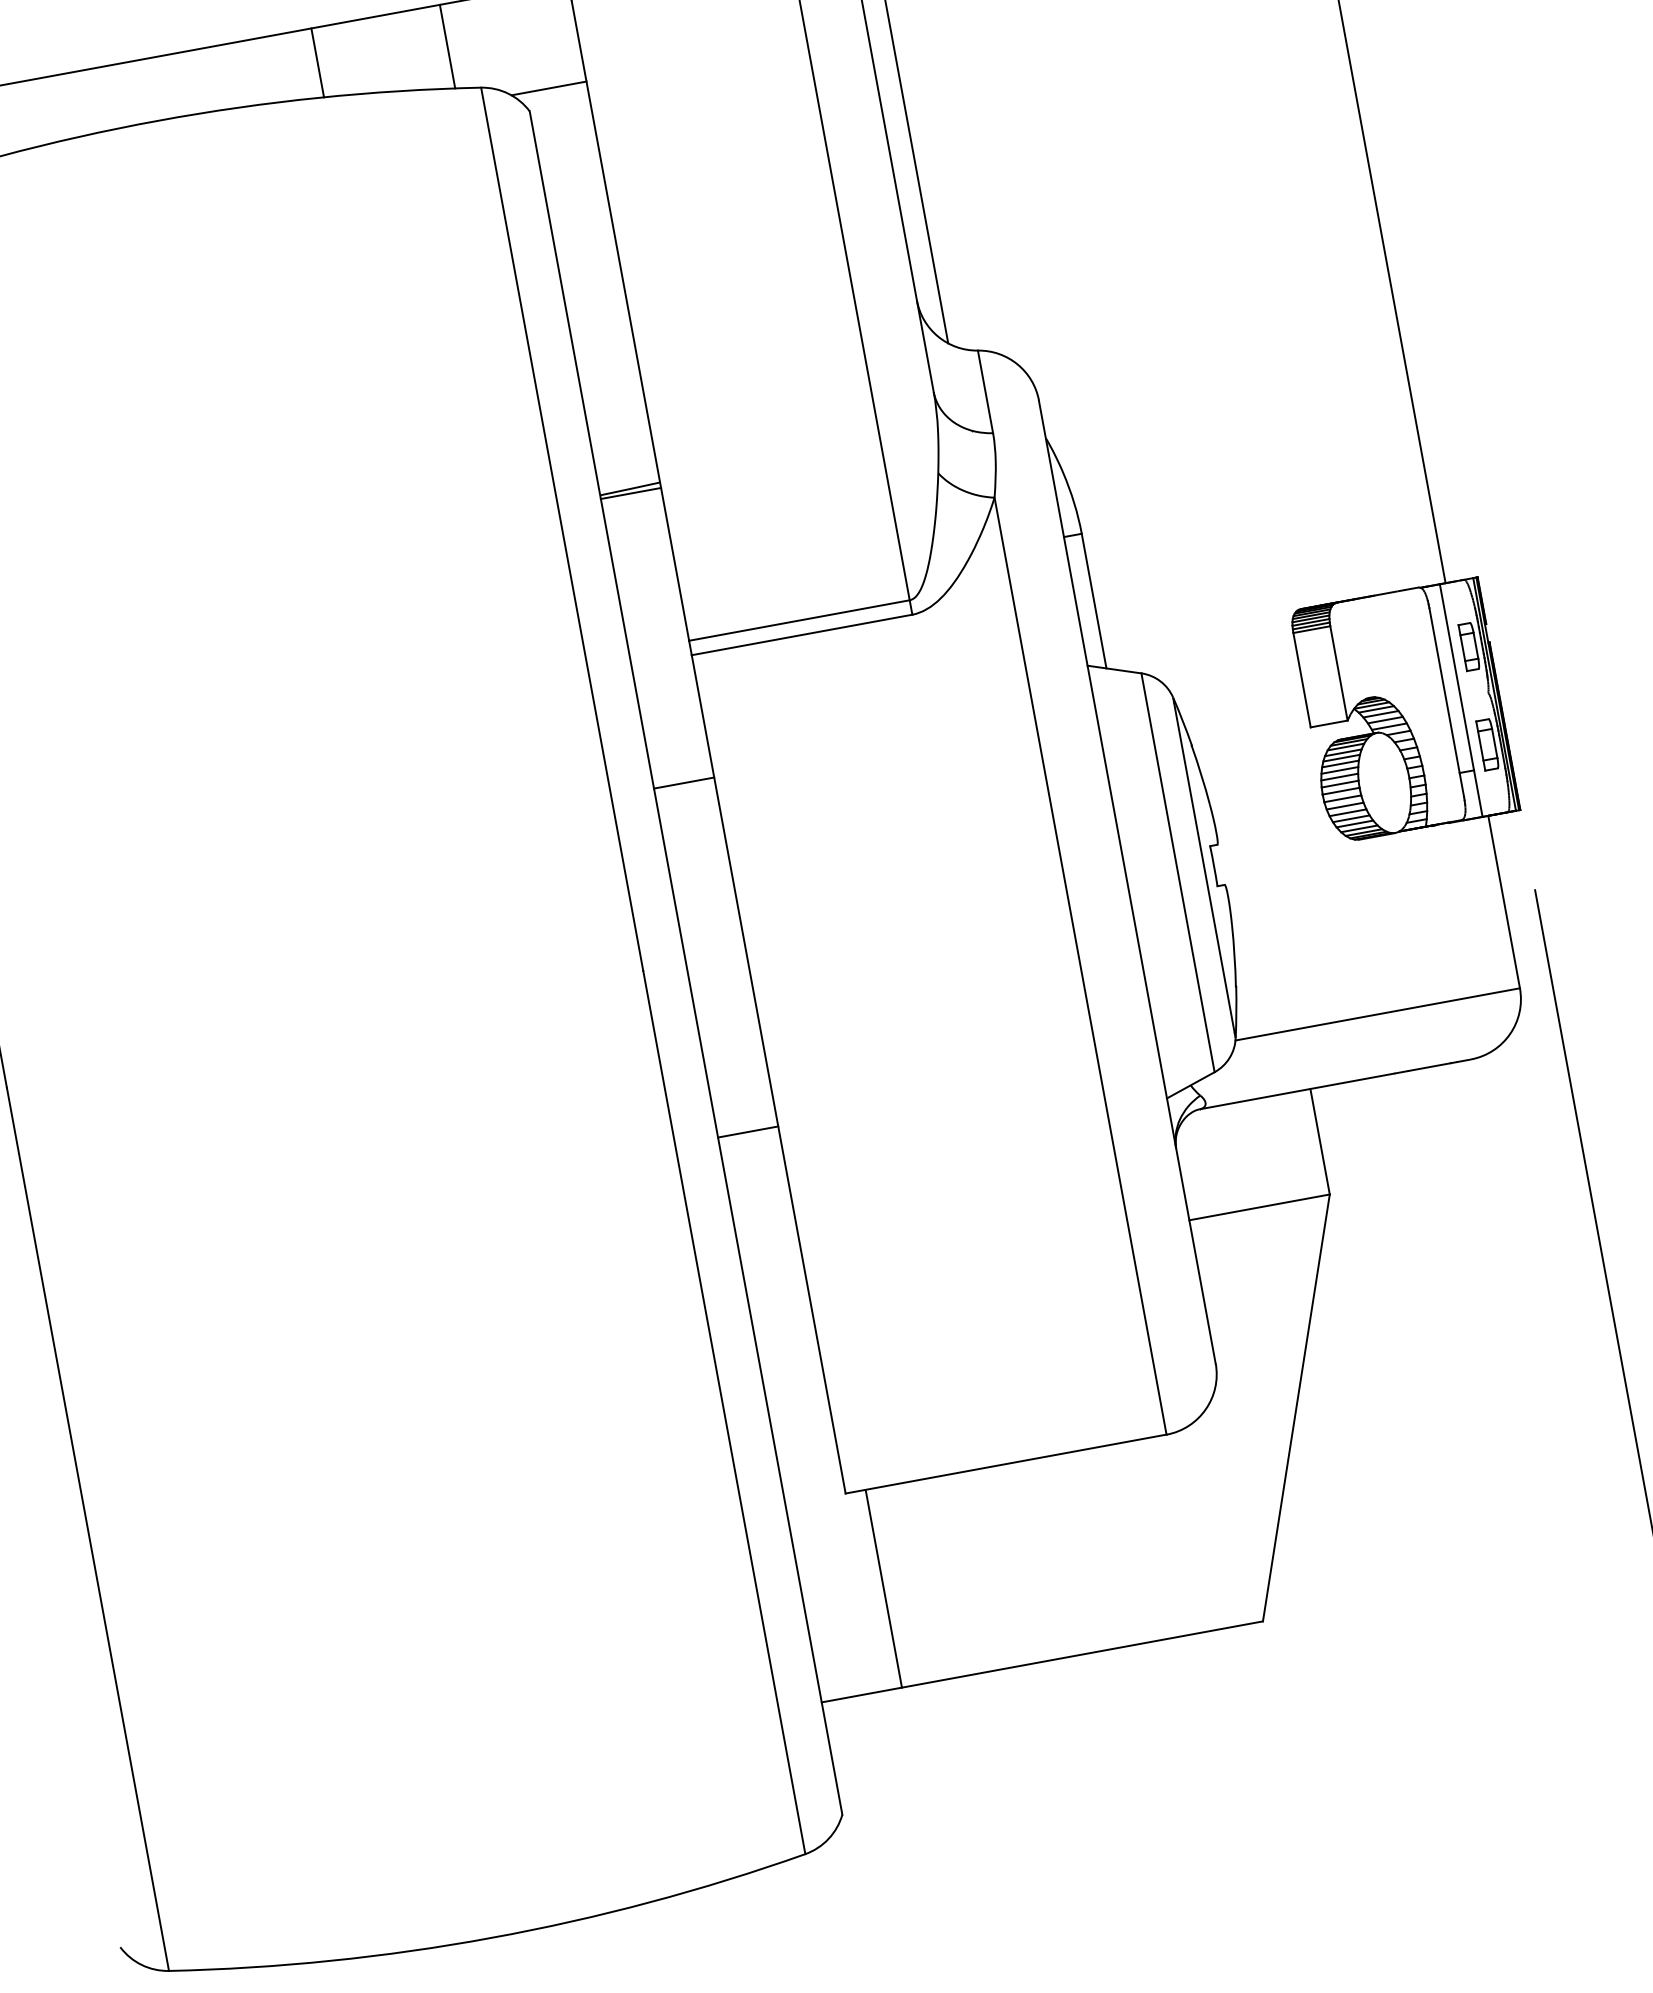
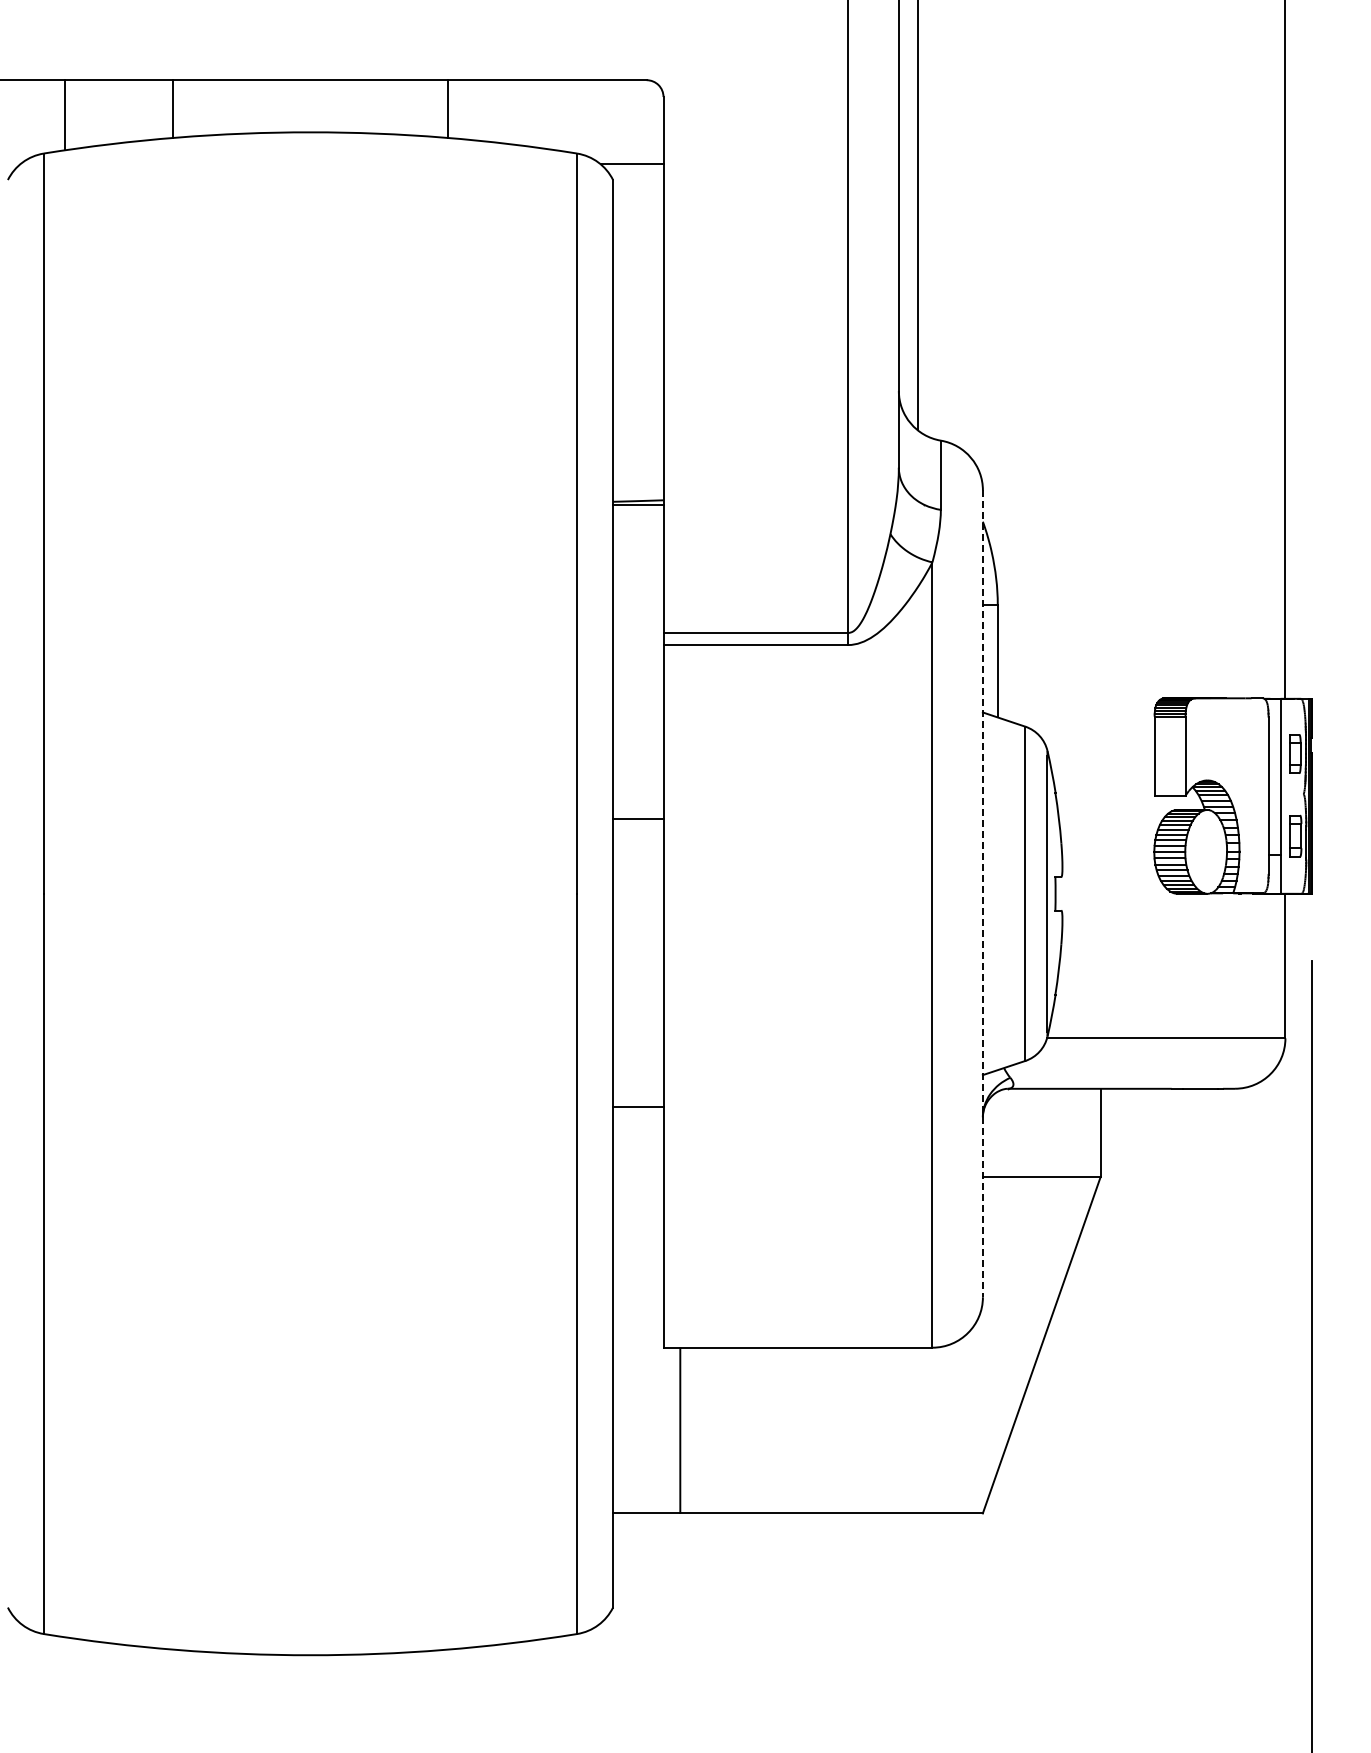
line: (448, 46) -> (556, 115), removed
line: (684, 782) -> (638, 818), moved
line: (1126, 882) -> (982, 894), solid -> dashed
line: (748, 1132) -> (638, 1107), moved

